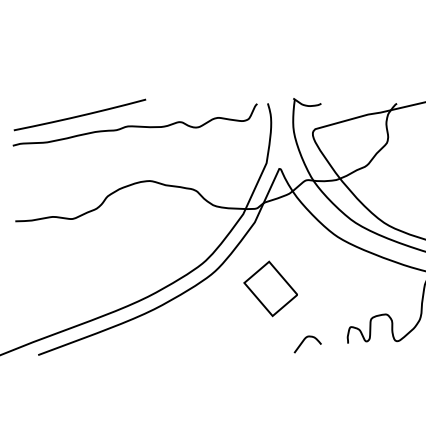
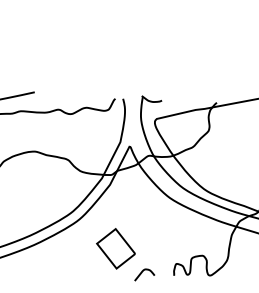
part: (270, 288) -> (115, 248), moved

